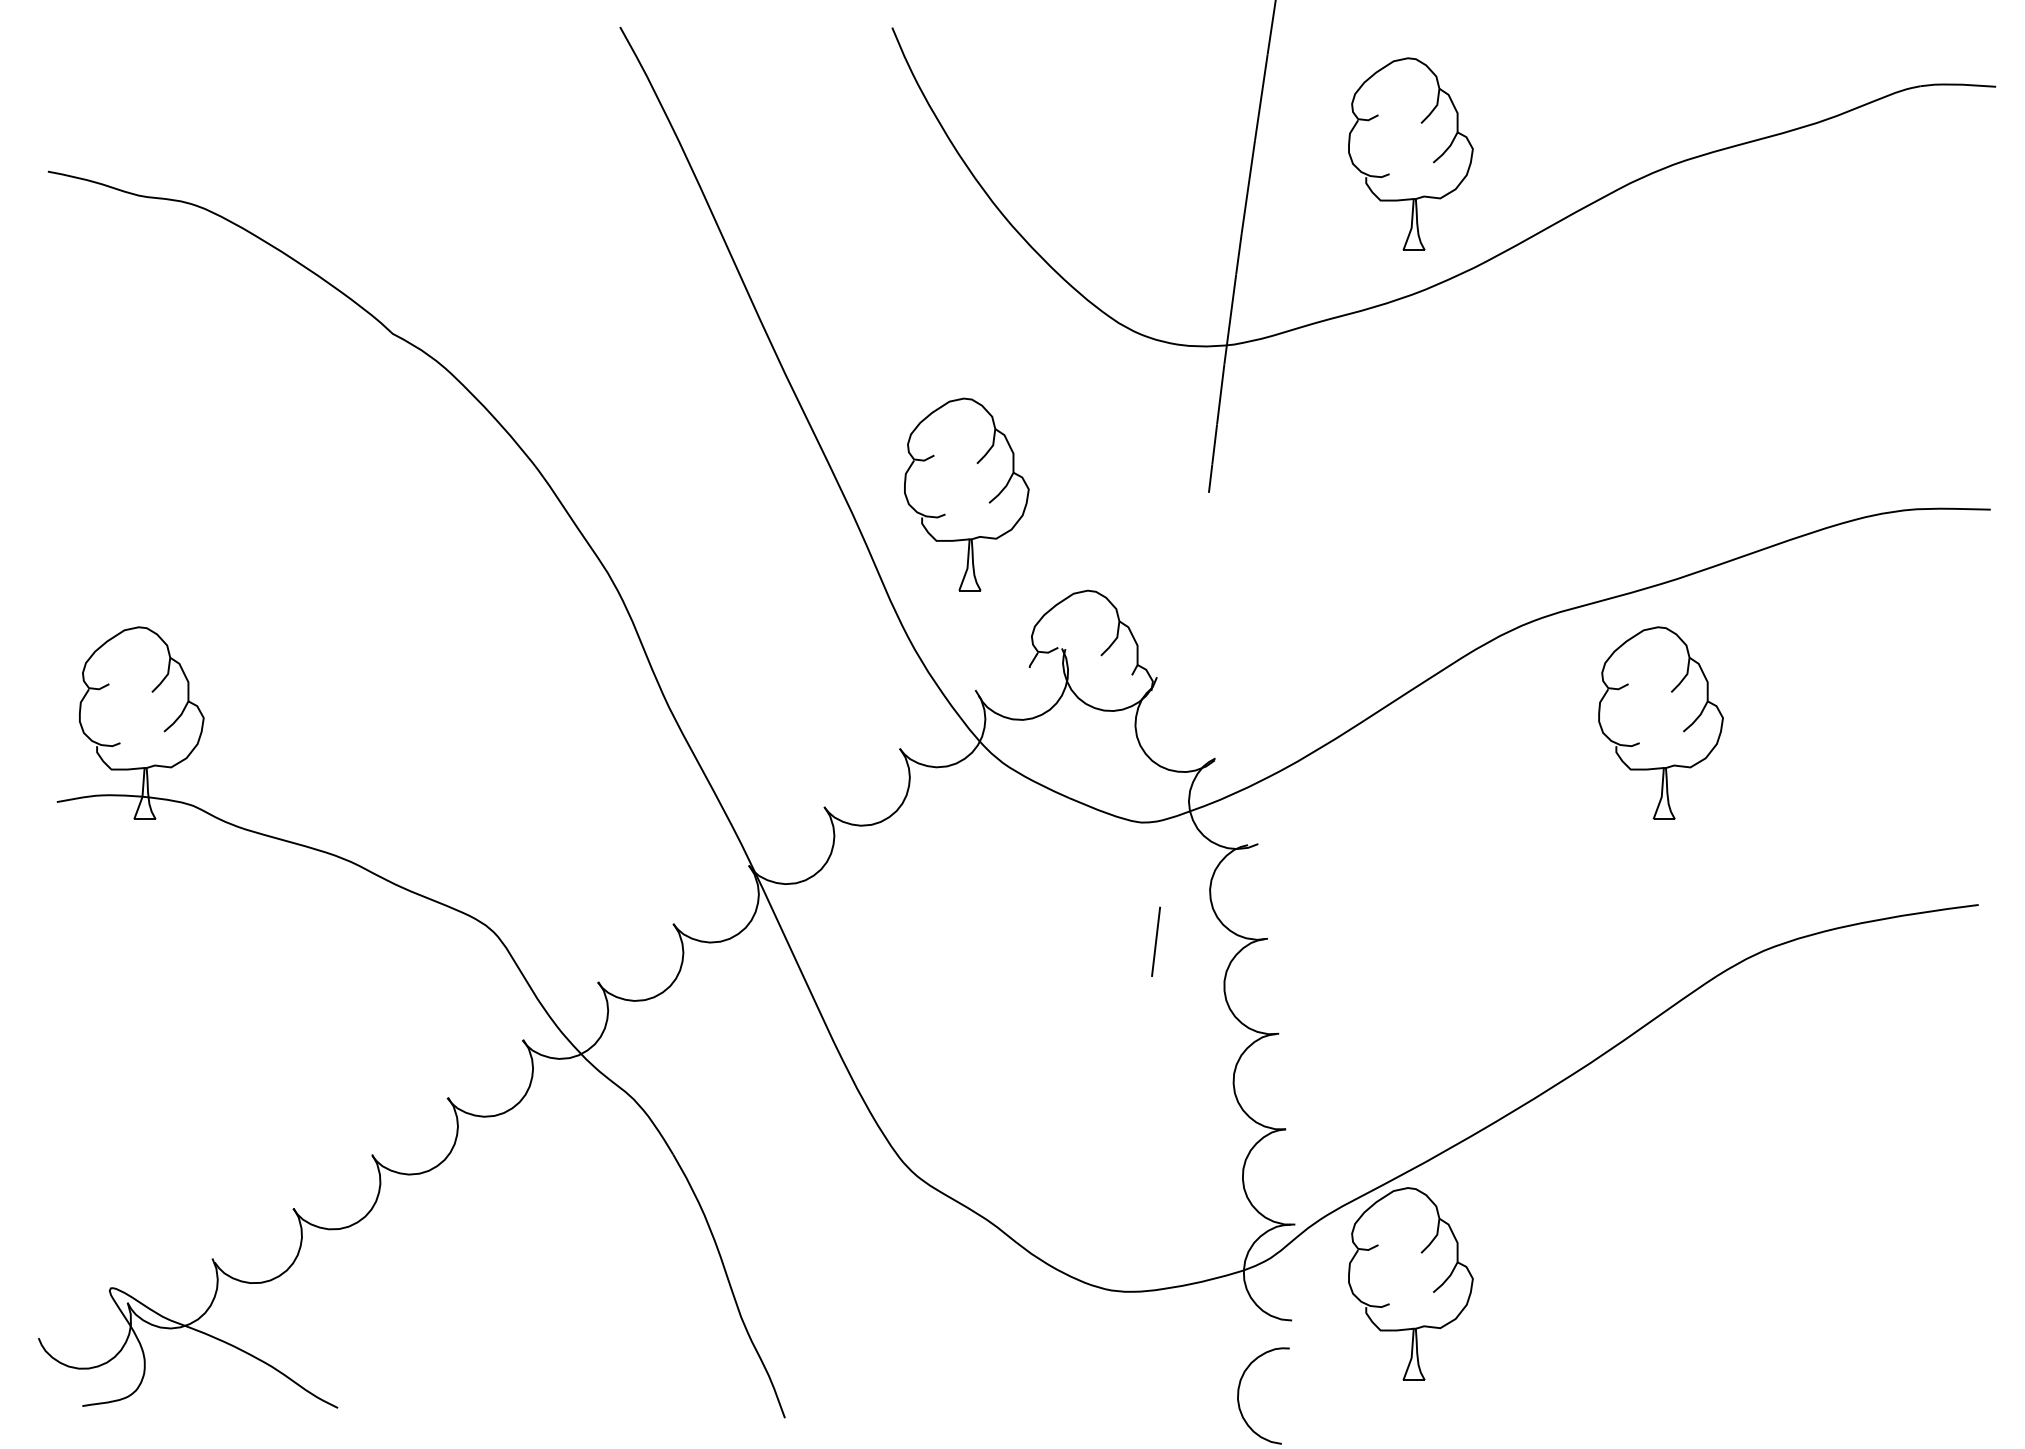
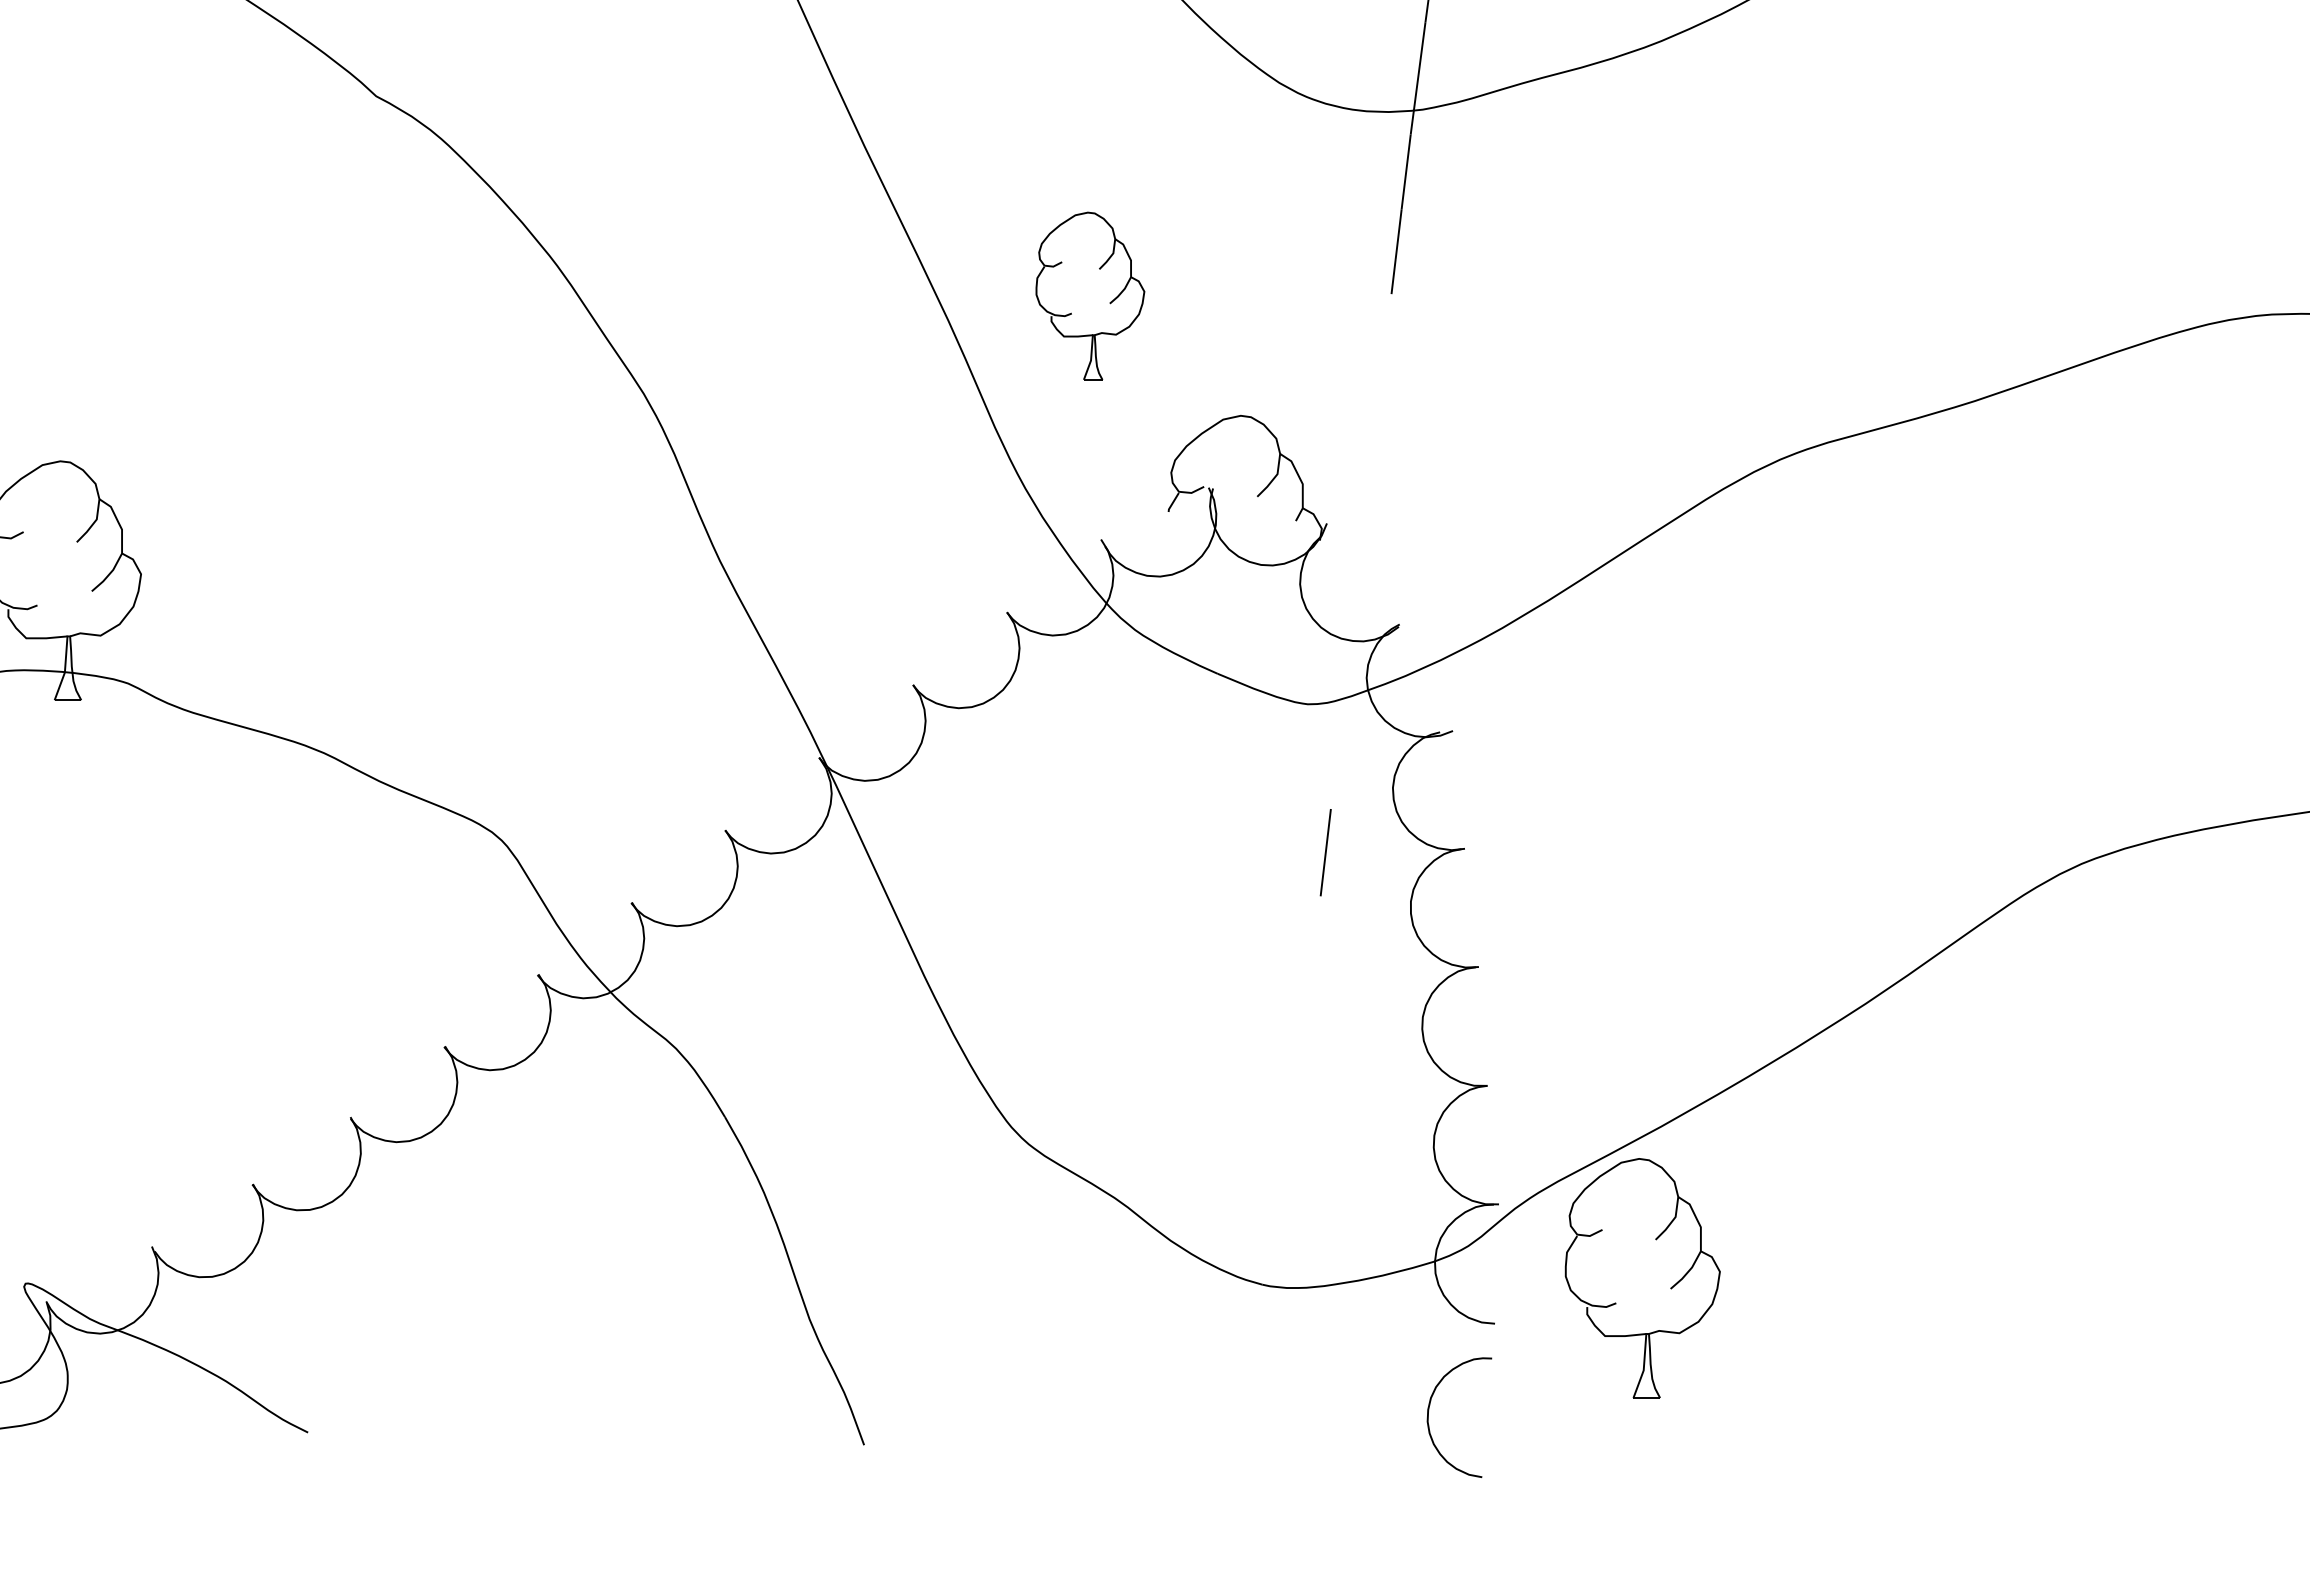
part: (966, 494) -> (1089, 296), size x0.7
part: (1660, 722) -> (1953, 579), removed

